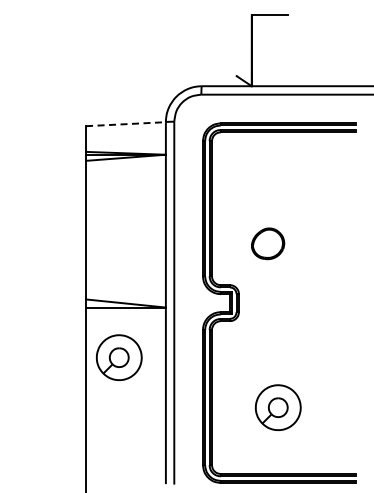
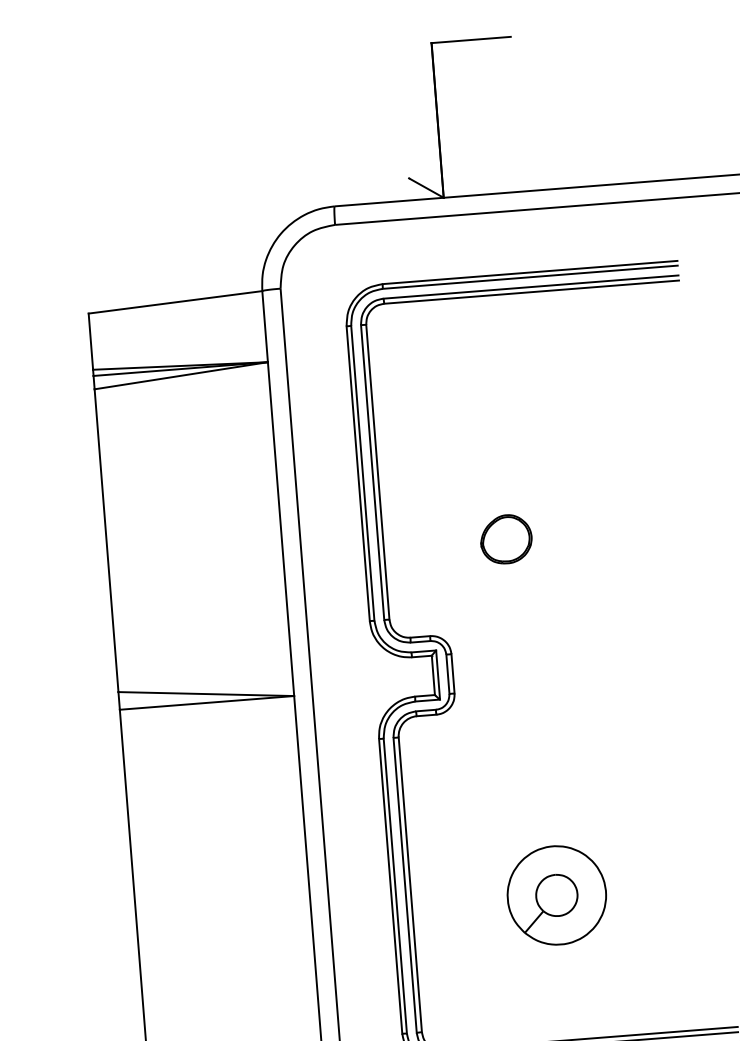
line: (125, 124) -> (174, 303), dashed -> solid
part: (267, 243) -> (505, 538), size x0.71
part: (119, 357) -> (201, 813), removed

